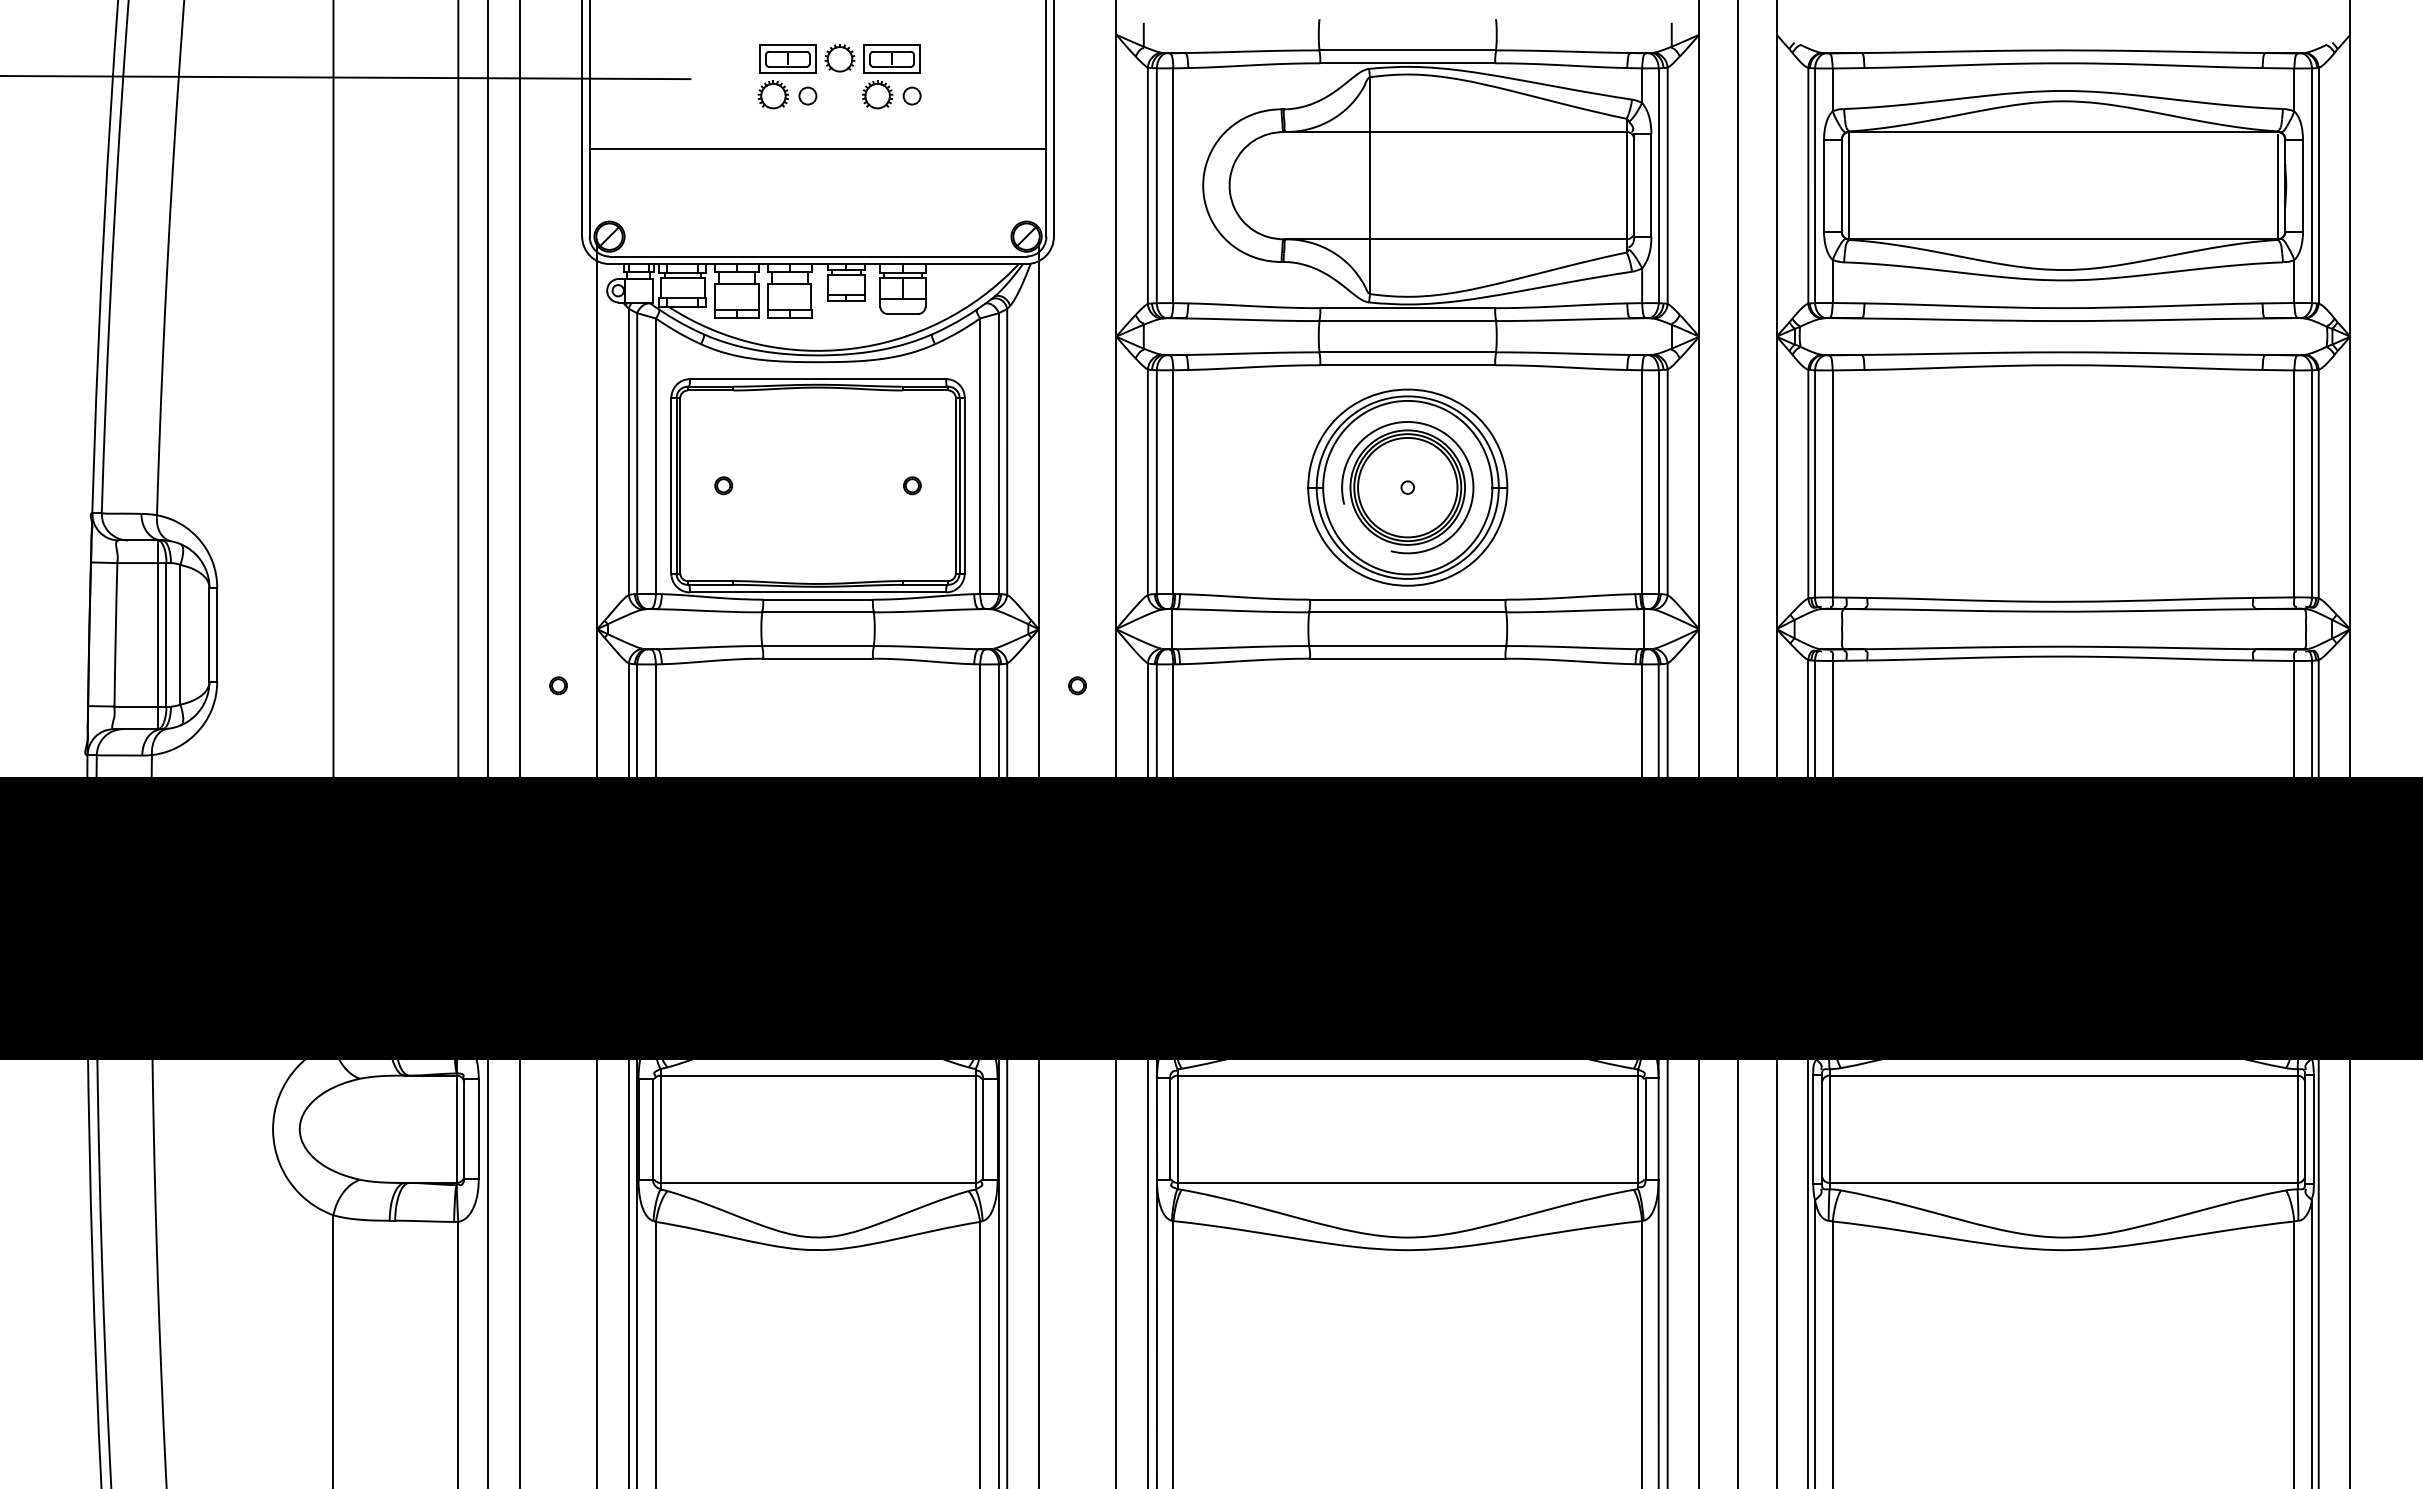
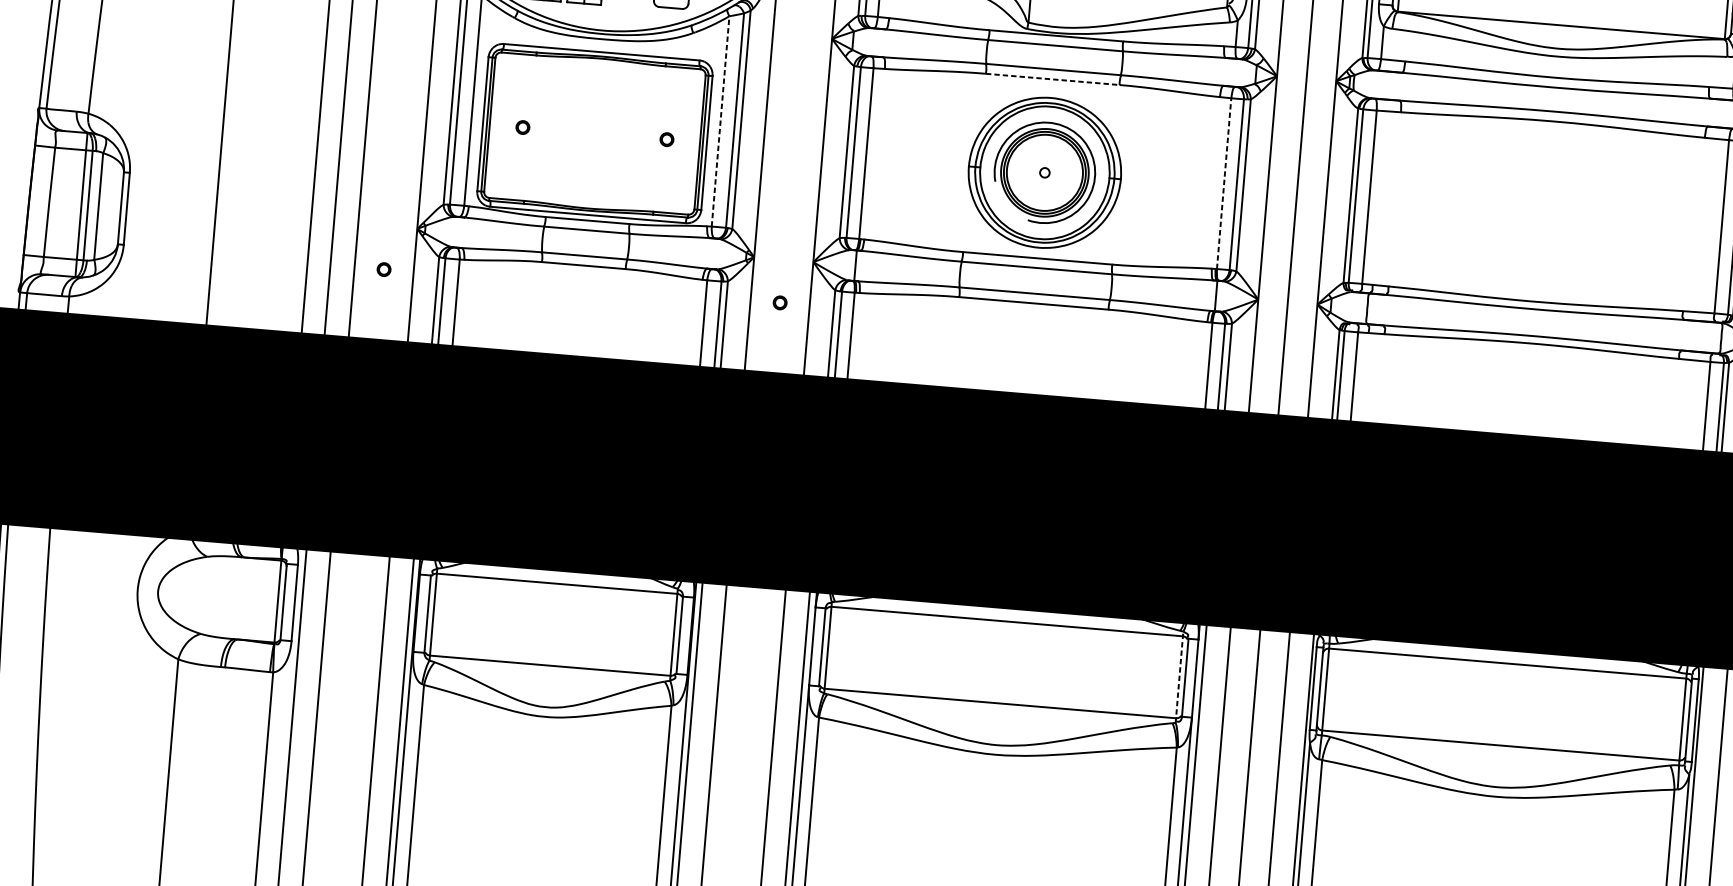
line: (1408, 365) -> (1053, 79), solid -> dashed
line: (980, 456) -> (720, 121), solid -> dashed
line: (1642, 482) -> (1224, 183), solid -> dashed
line: (1638, 1129) -> (1179, 677), solid -> dashed

